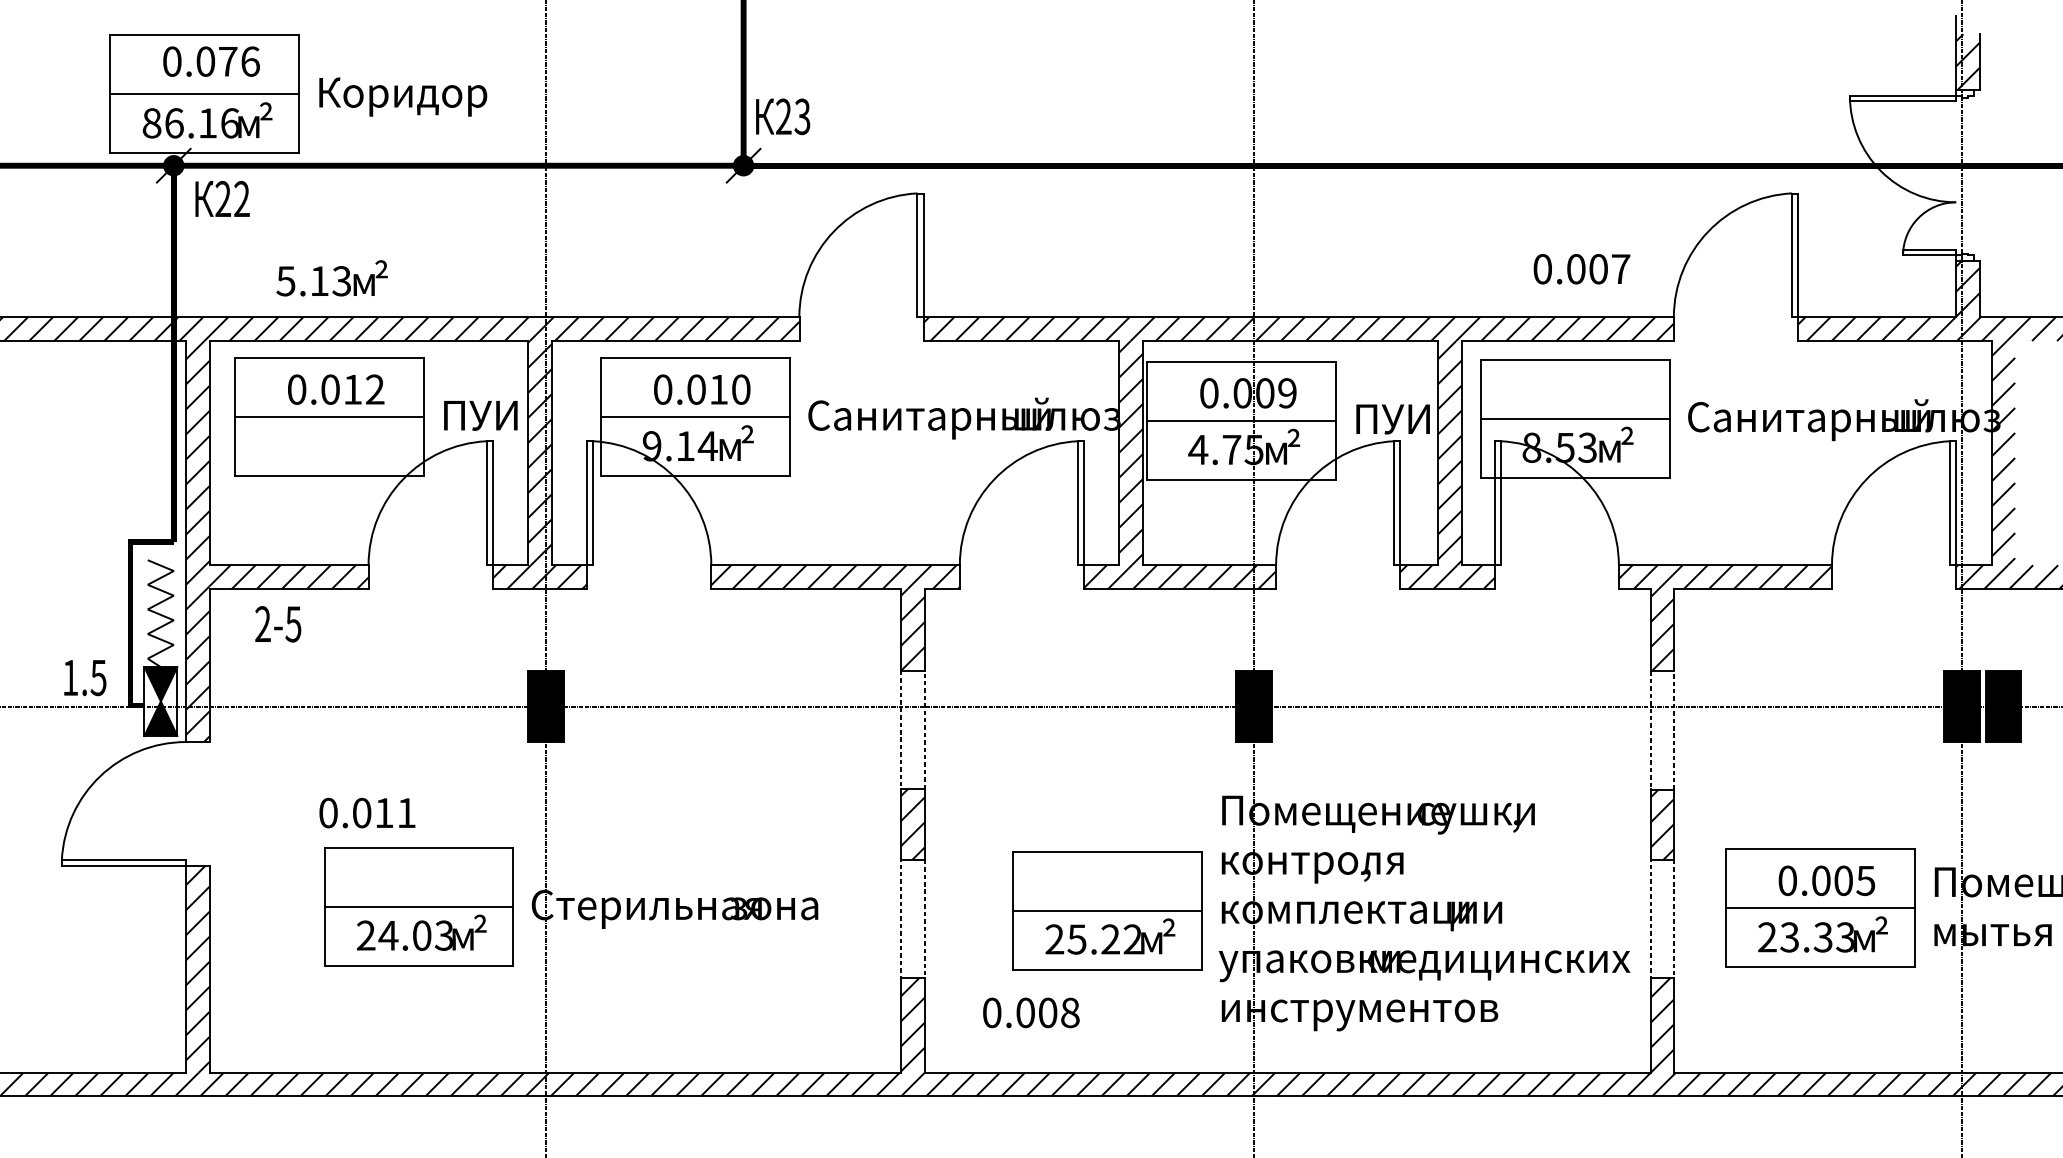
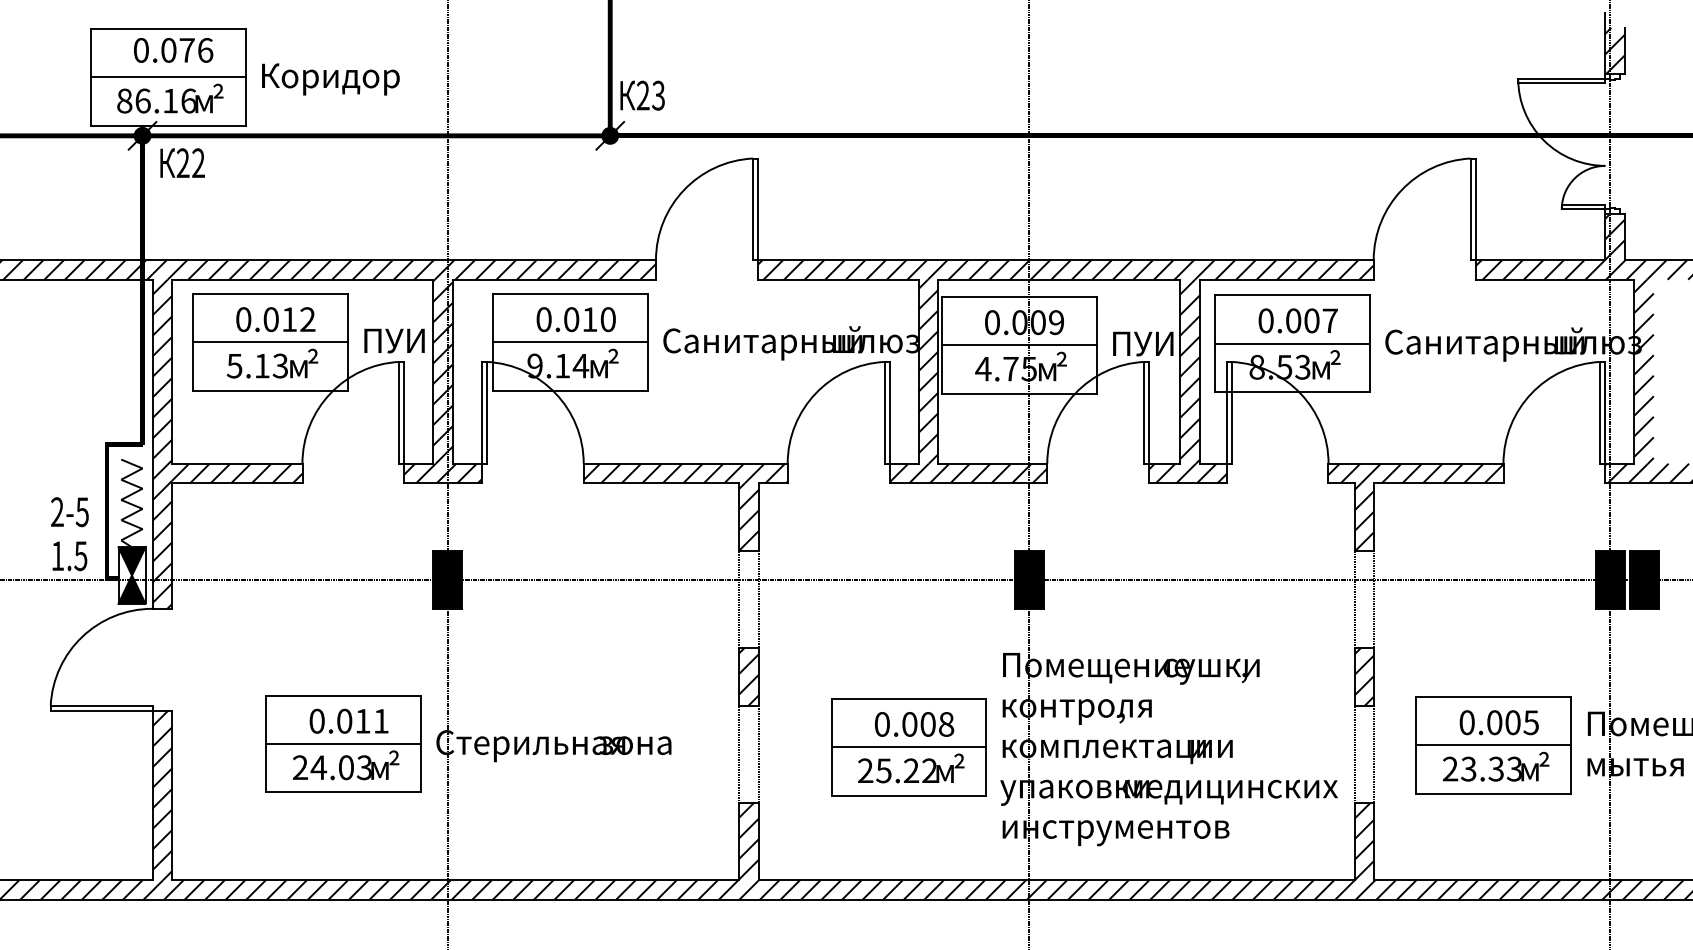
text: (1581, 269) -> (1297, 321), moved
text: (331, 278) -> (272, 363), moved
text: (278, 624) -> (70, 512), moved
text: (367, 812) -> (349, 720), moved
text: (1031, 1012) -> (914, 724), moved

